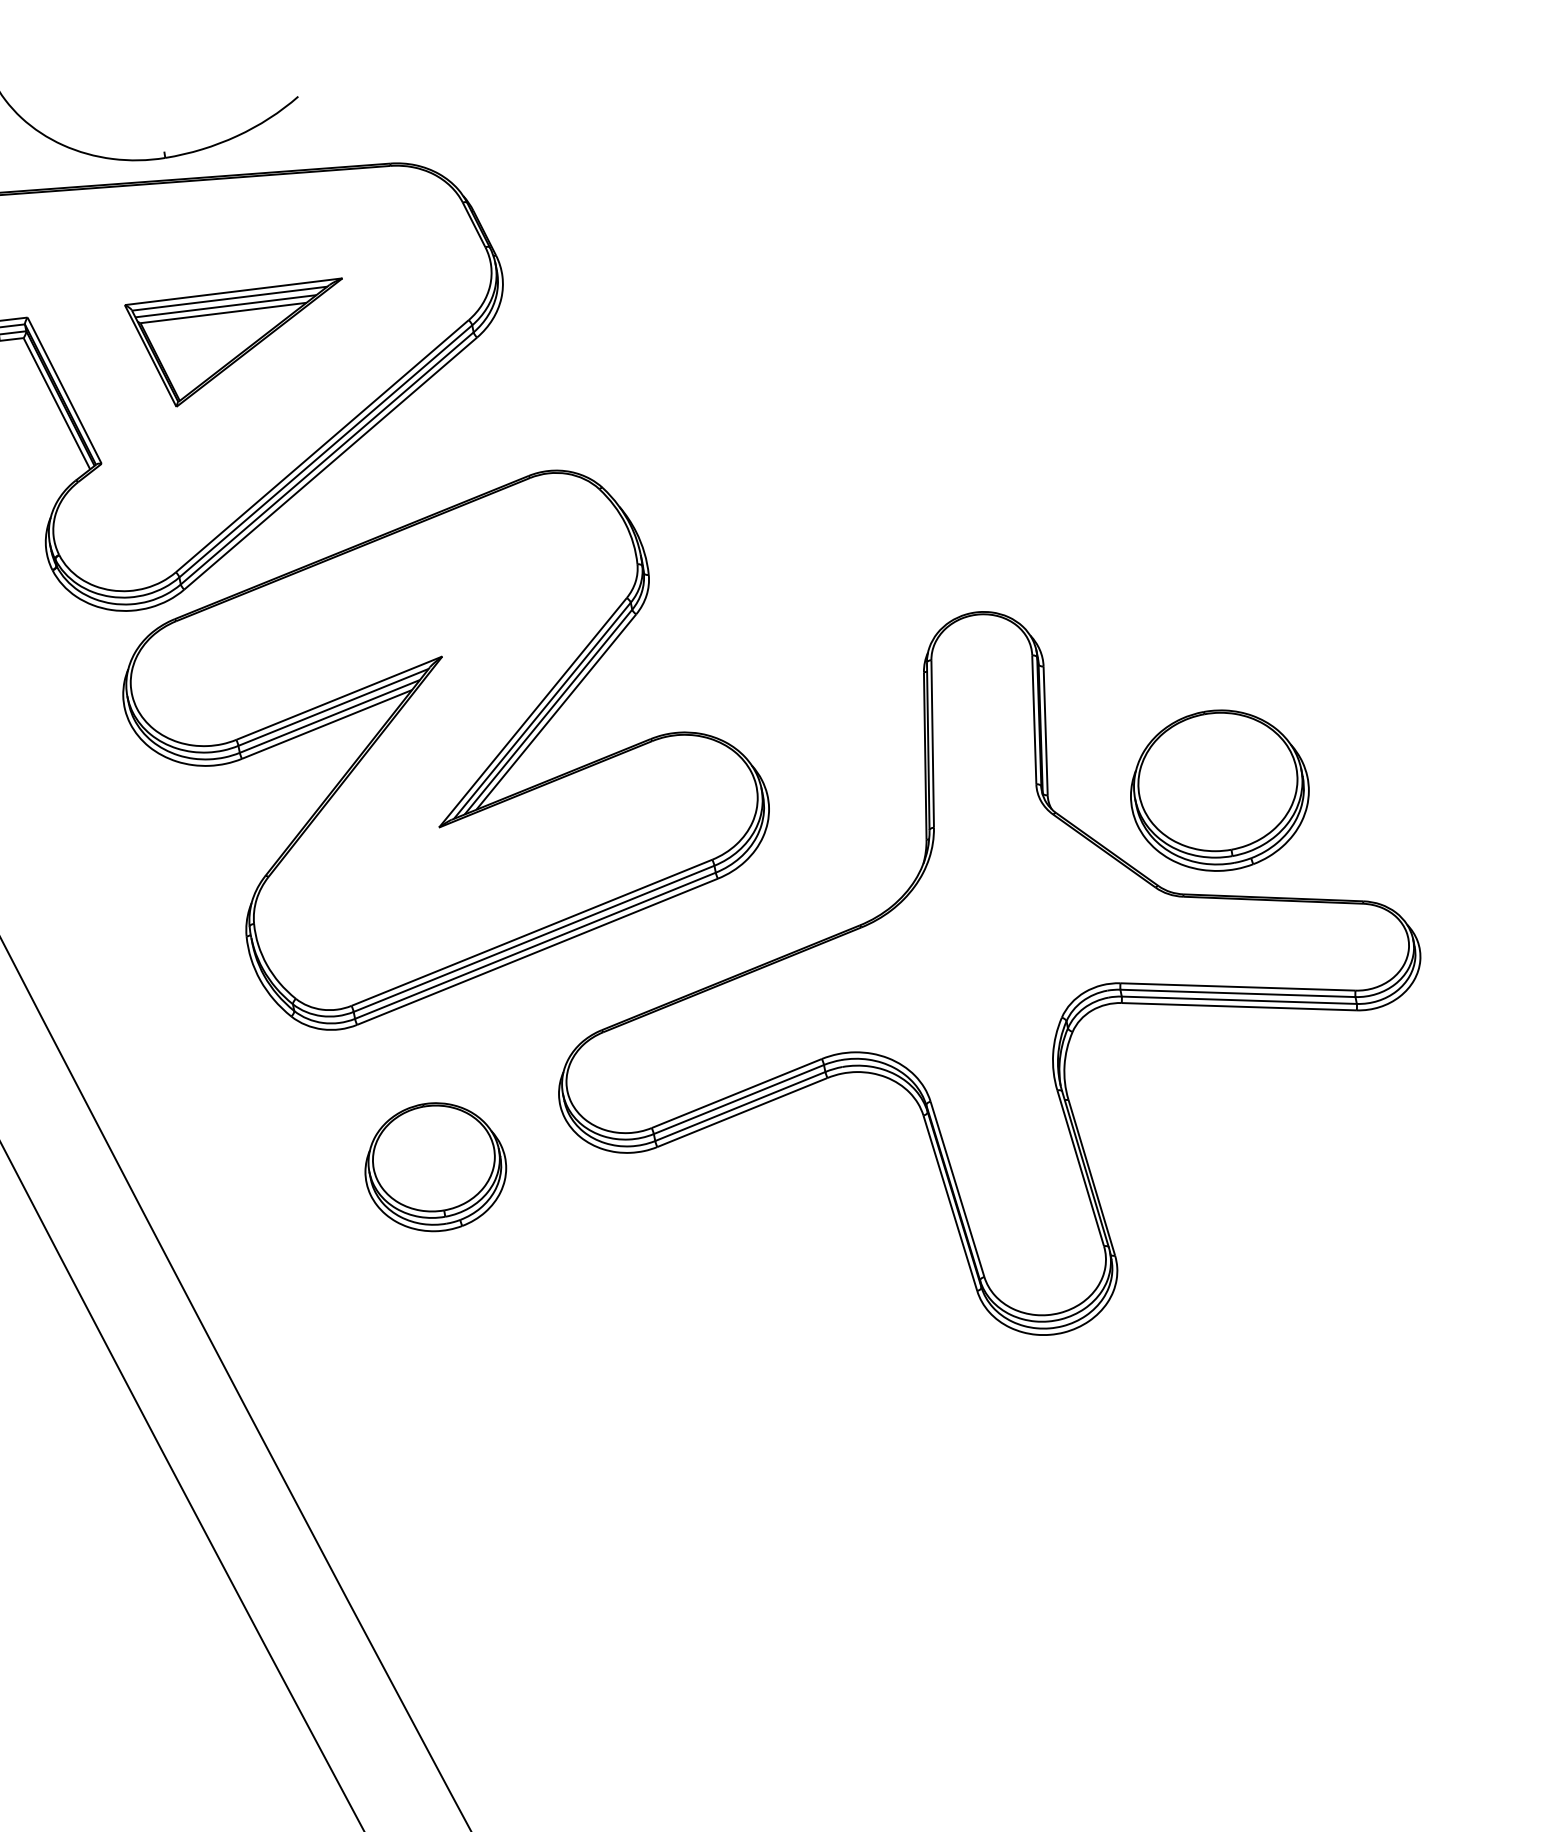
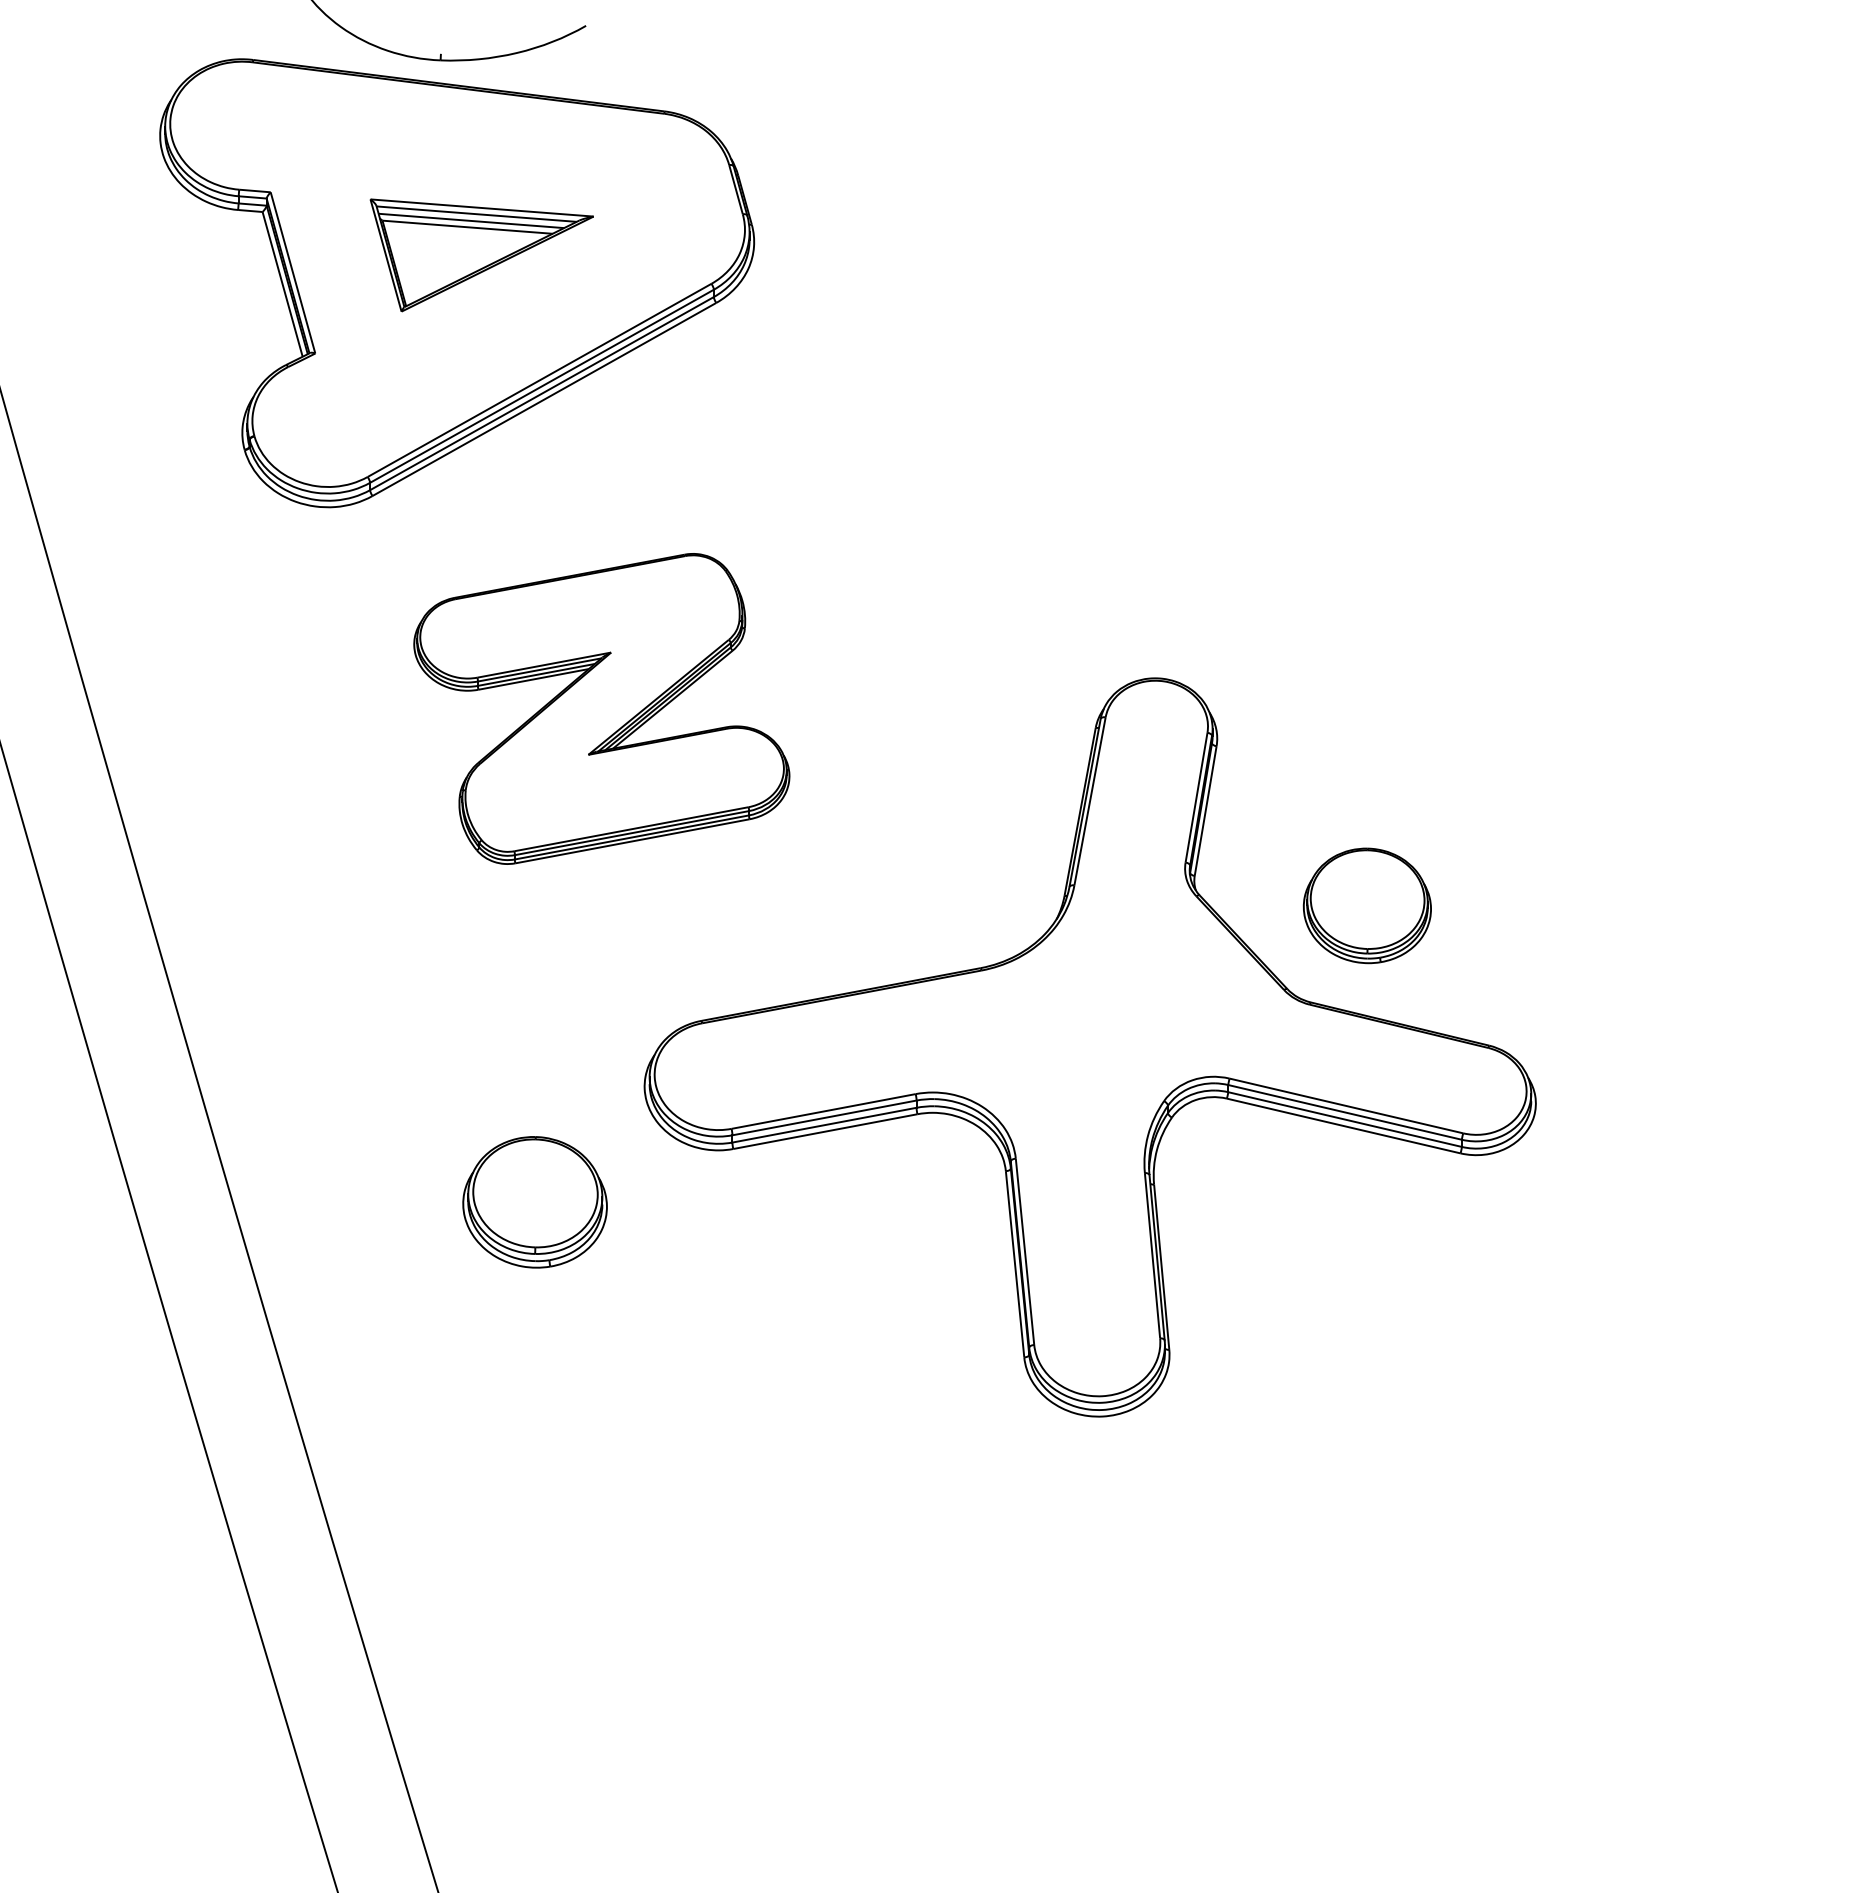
part: (445, 749) -> (601, 708), size x0.6
part: (1219, 790) -> (1367, 905), size x0.7
part: (434, 1167) -> (534, 1202), moved

